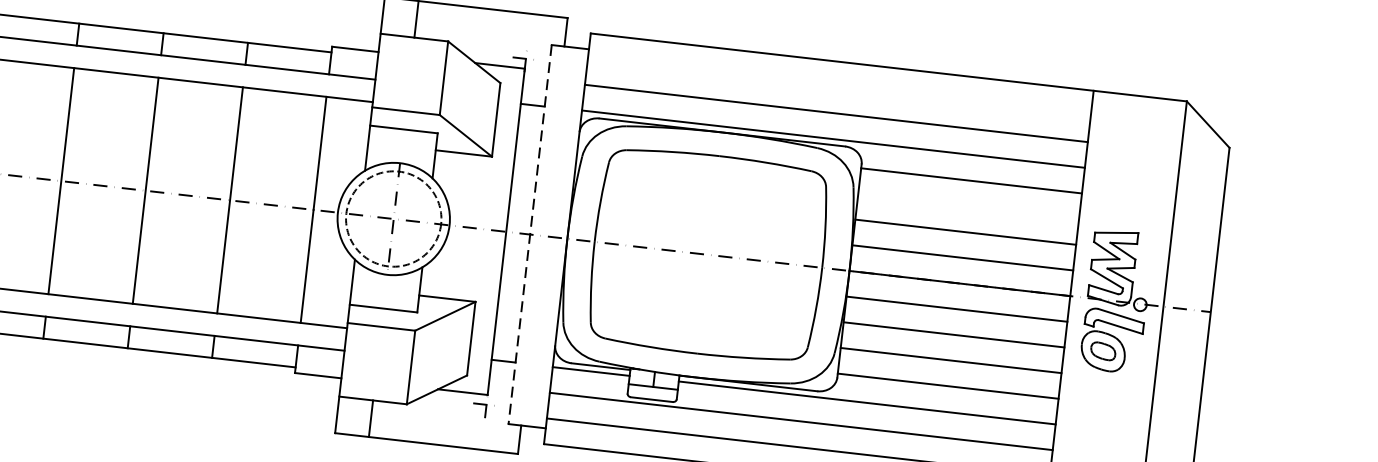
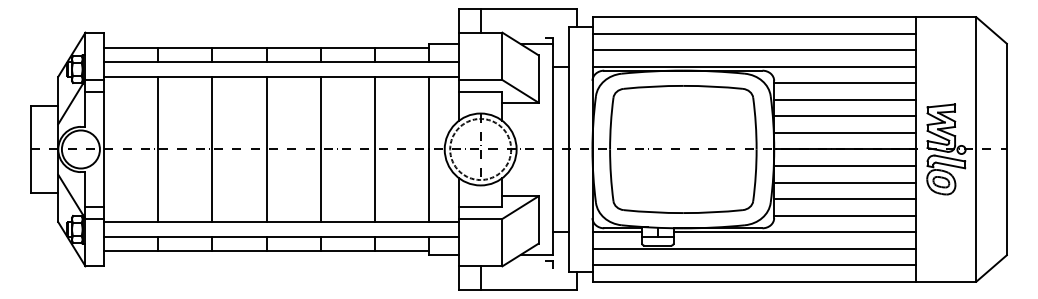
line: (839, 87) -> (754, 33), added
line: (969, 205) -> (845, 99), added
line: (530, 234) -> (568, 149), dashed -> solid

